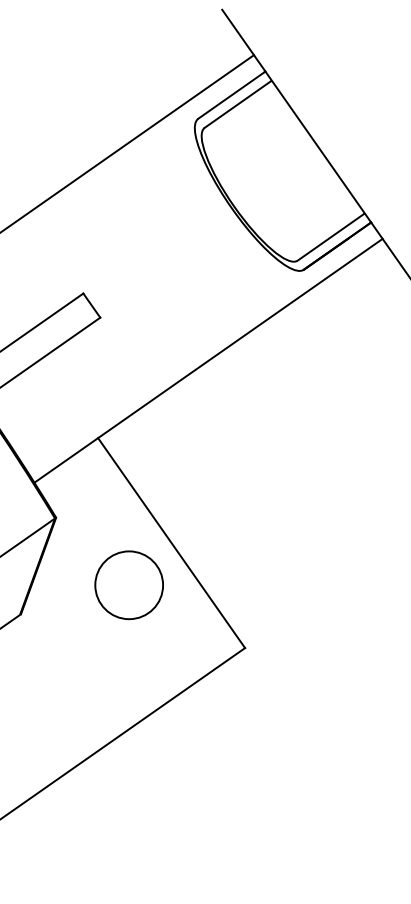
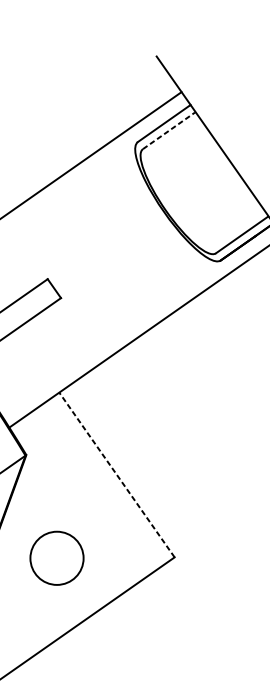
line: (238, 104) -> (169, 130), solid -> dashed
line: (171, 542) -> (116, 474), solid -> dashed
circle: (128, 585) -> (56, 558), moved

